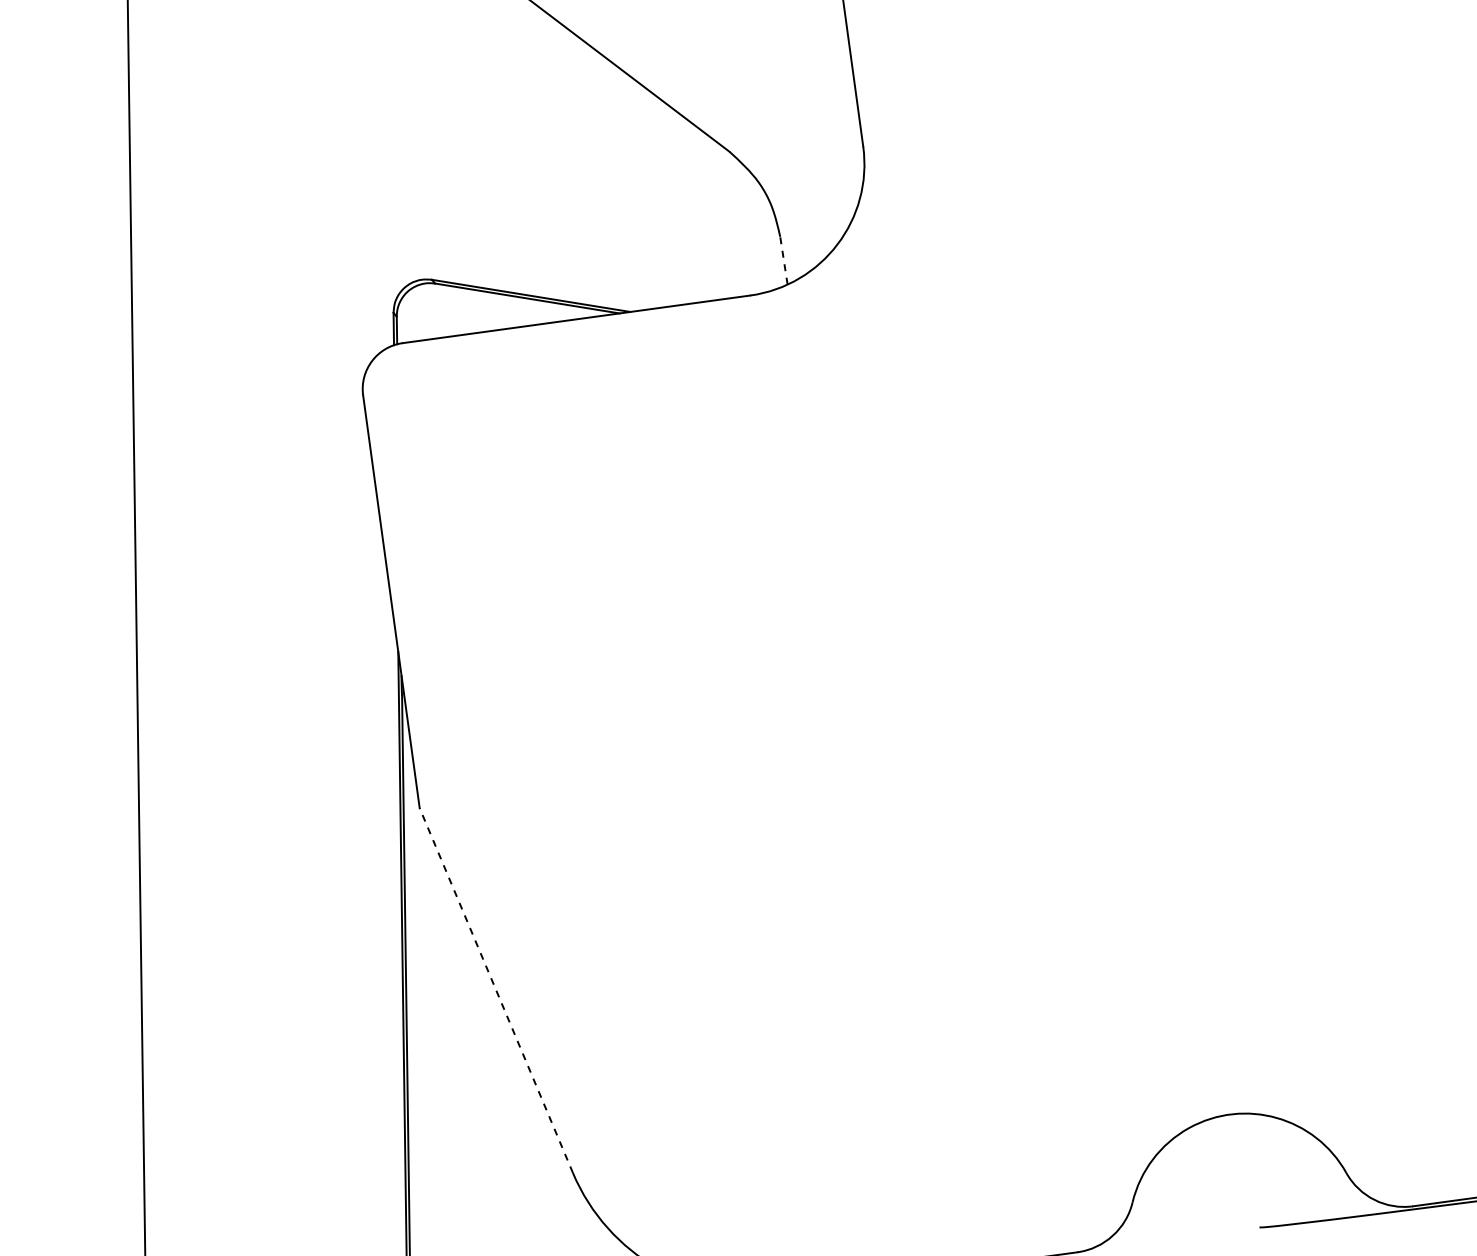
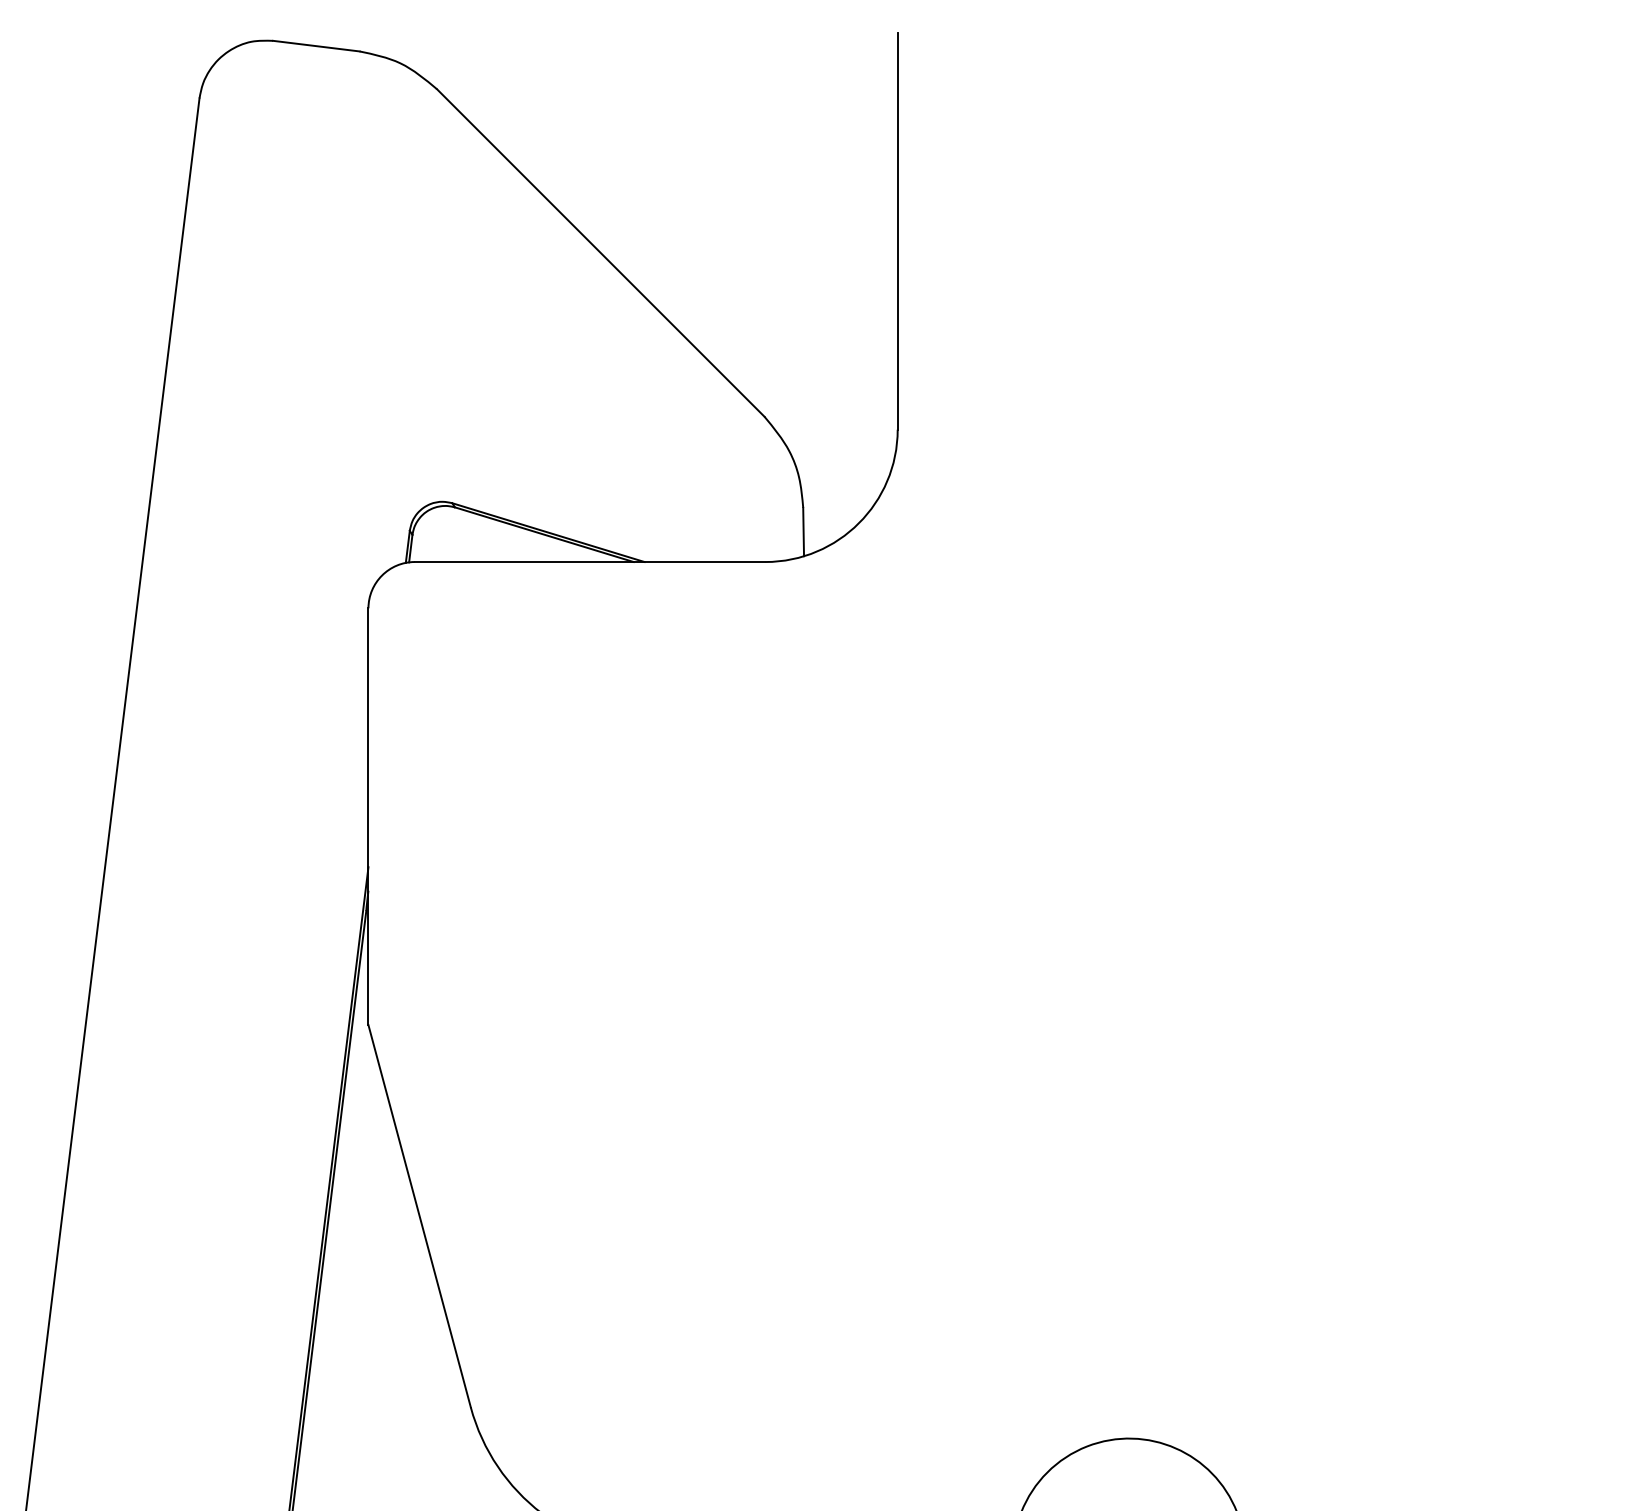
line: (783, 260) -> (803, 531), dashed -> solid
line: (496, 990) -> (419, 1216), dashed -> solid

